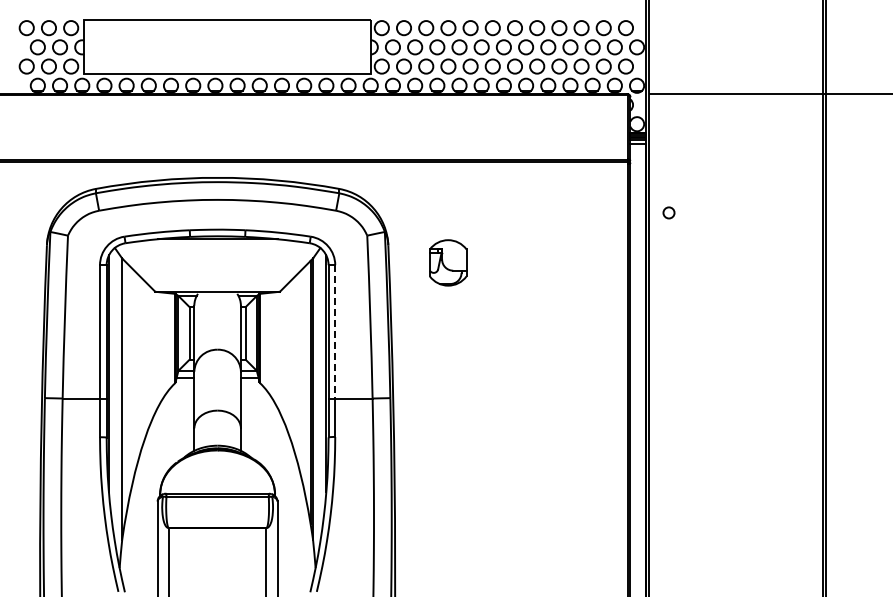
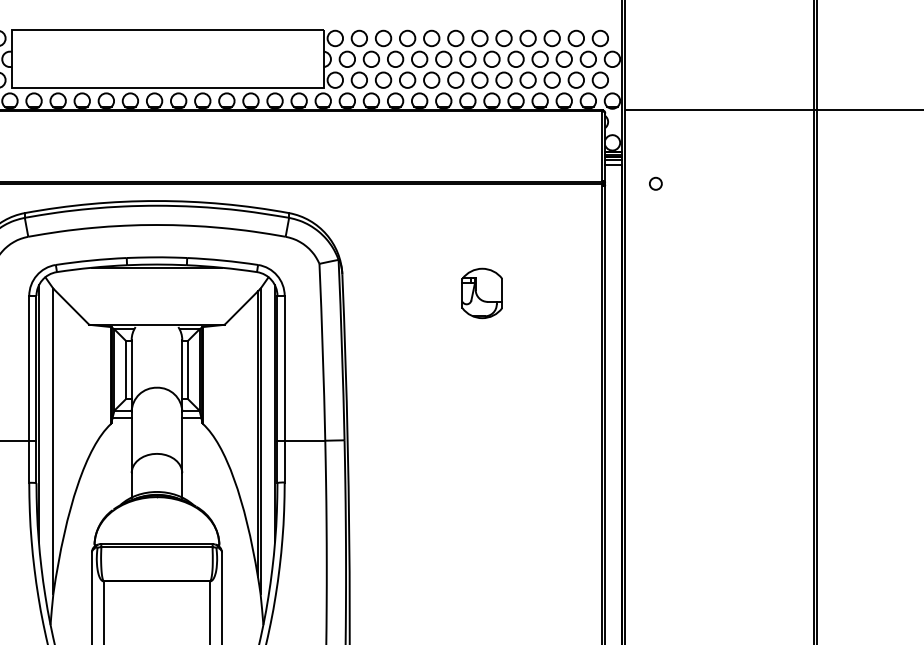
circle: (668, 212) -> (655, 183), moved
part: (448, 262) -> (482, 293), moved
line: (335, 331) -> (284, 367), dashed -> solid

